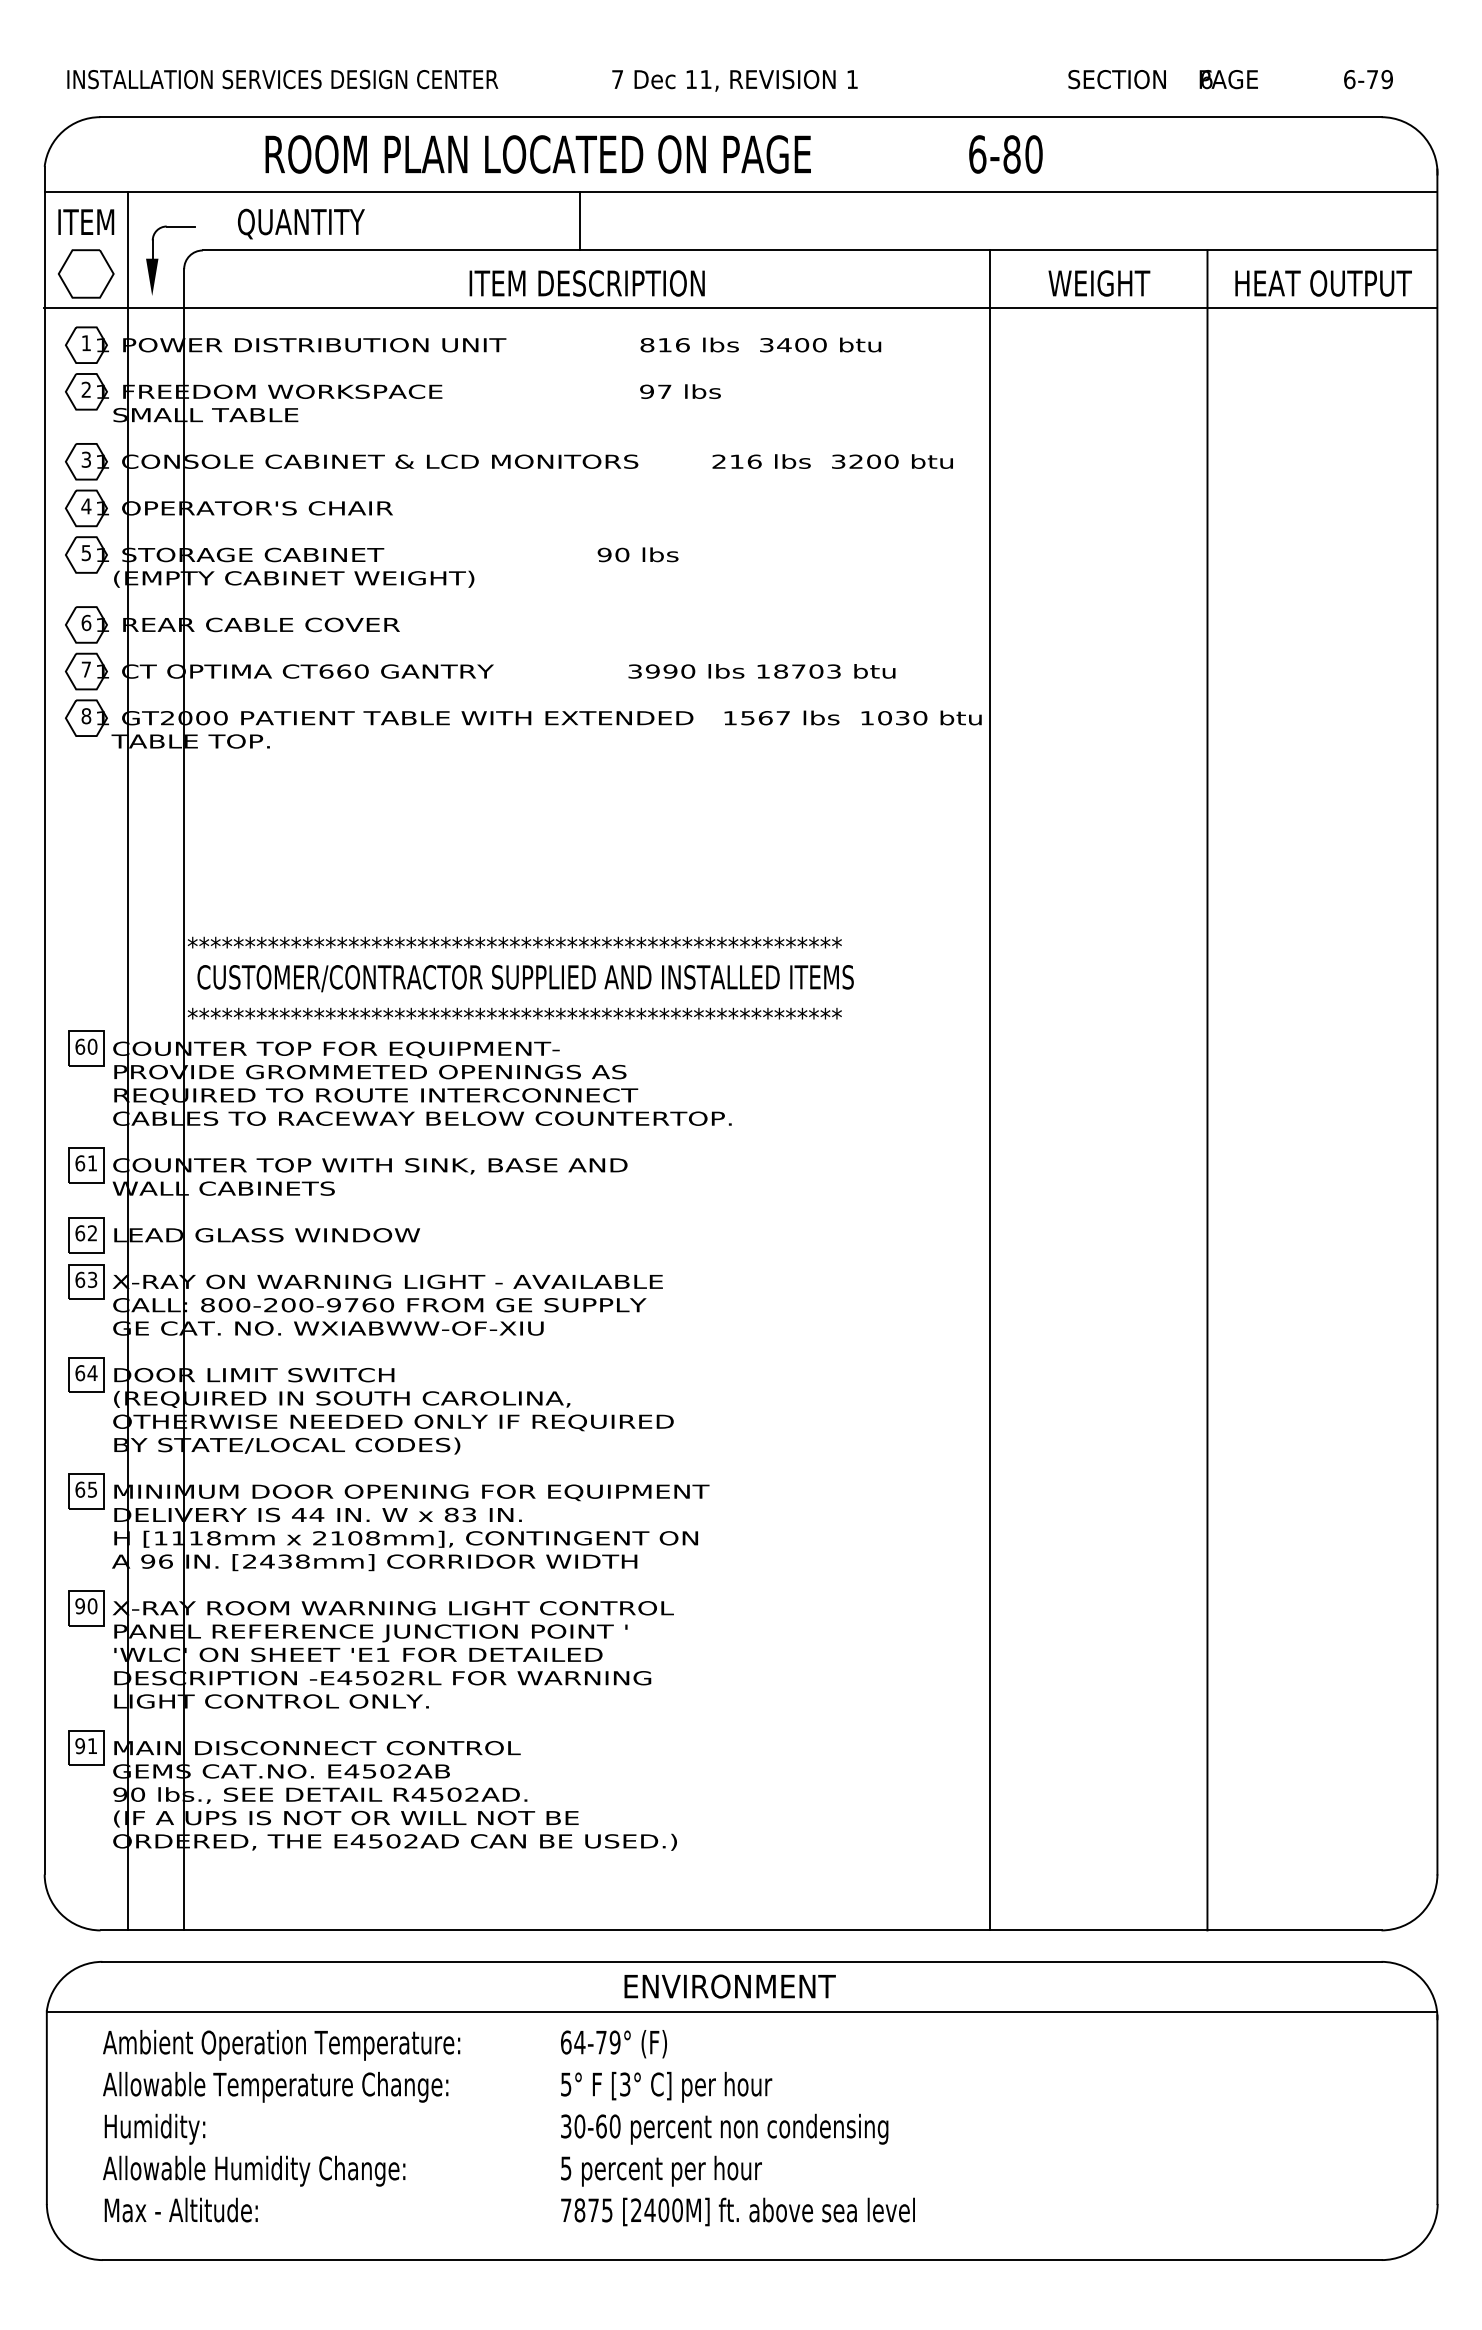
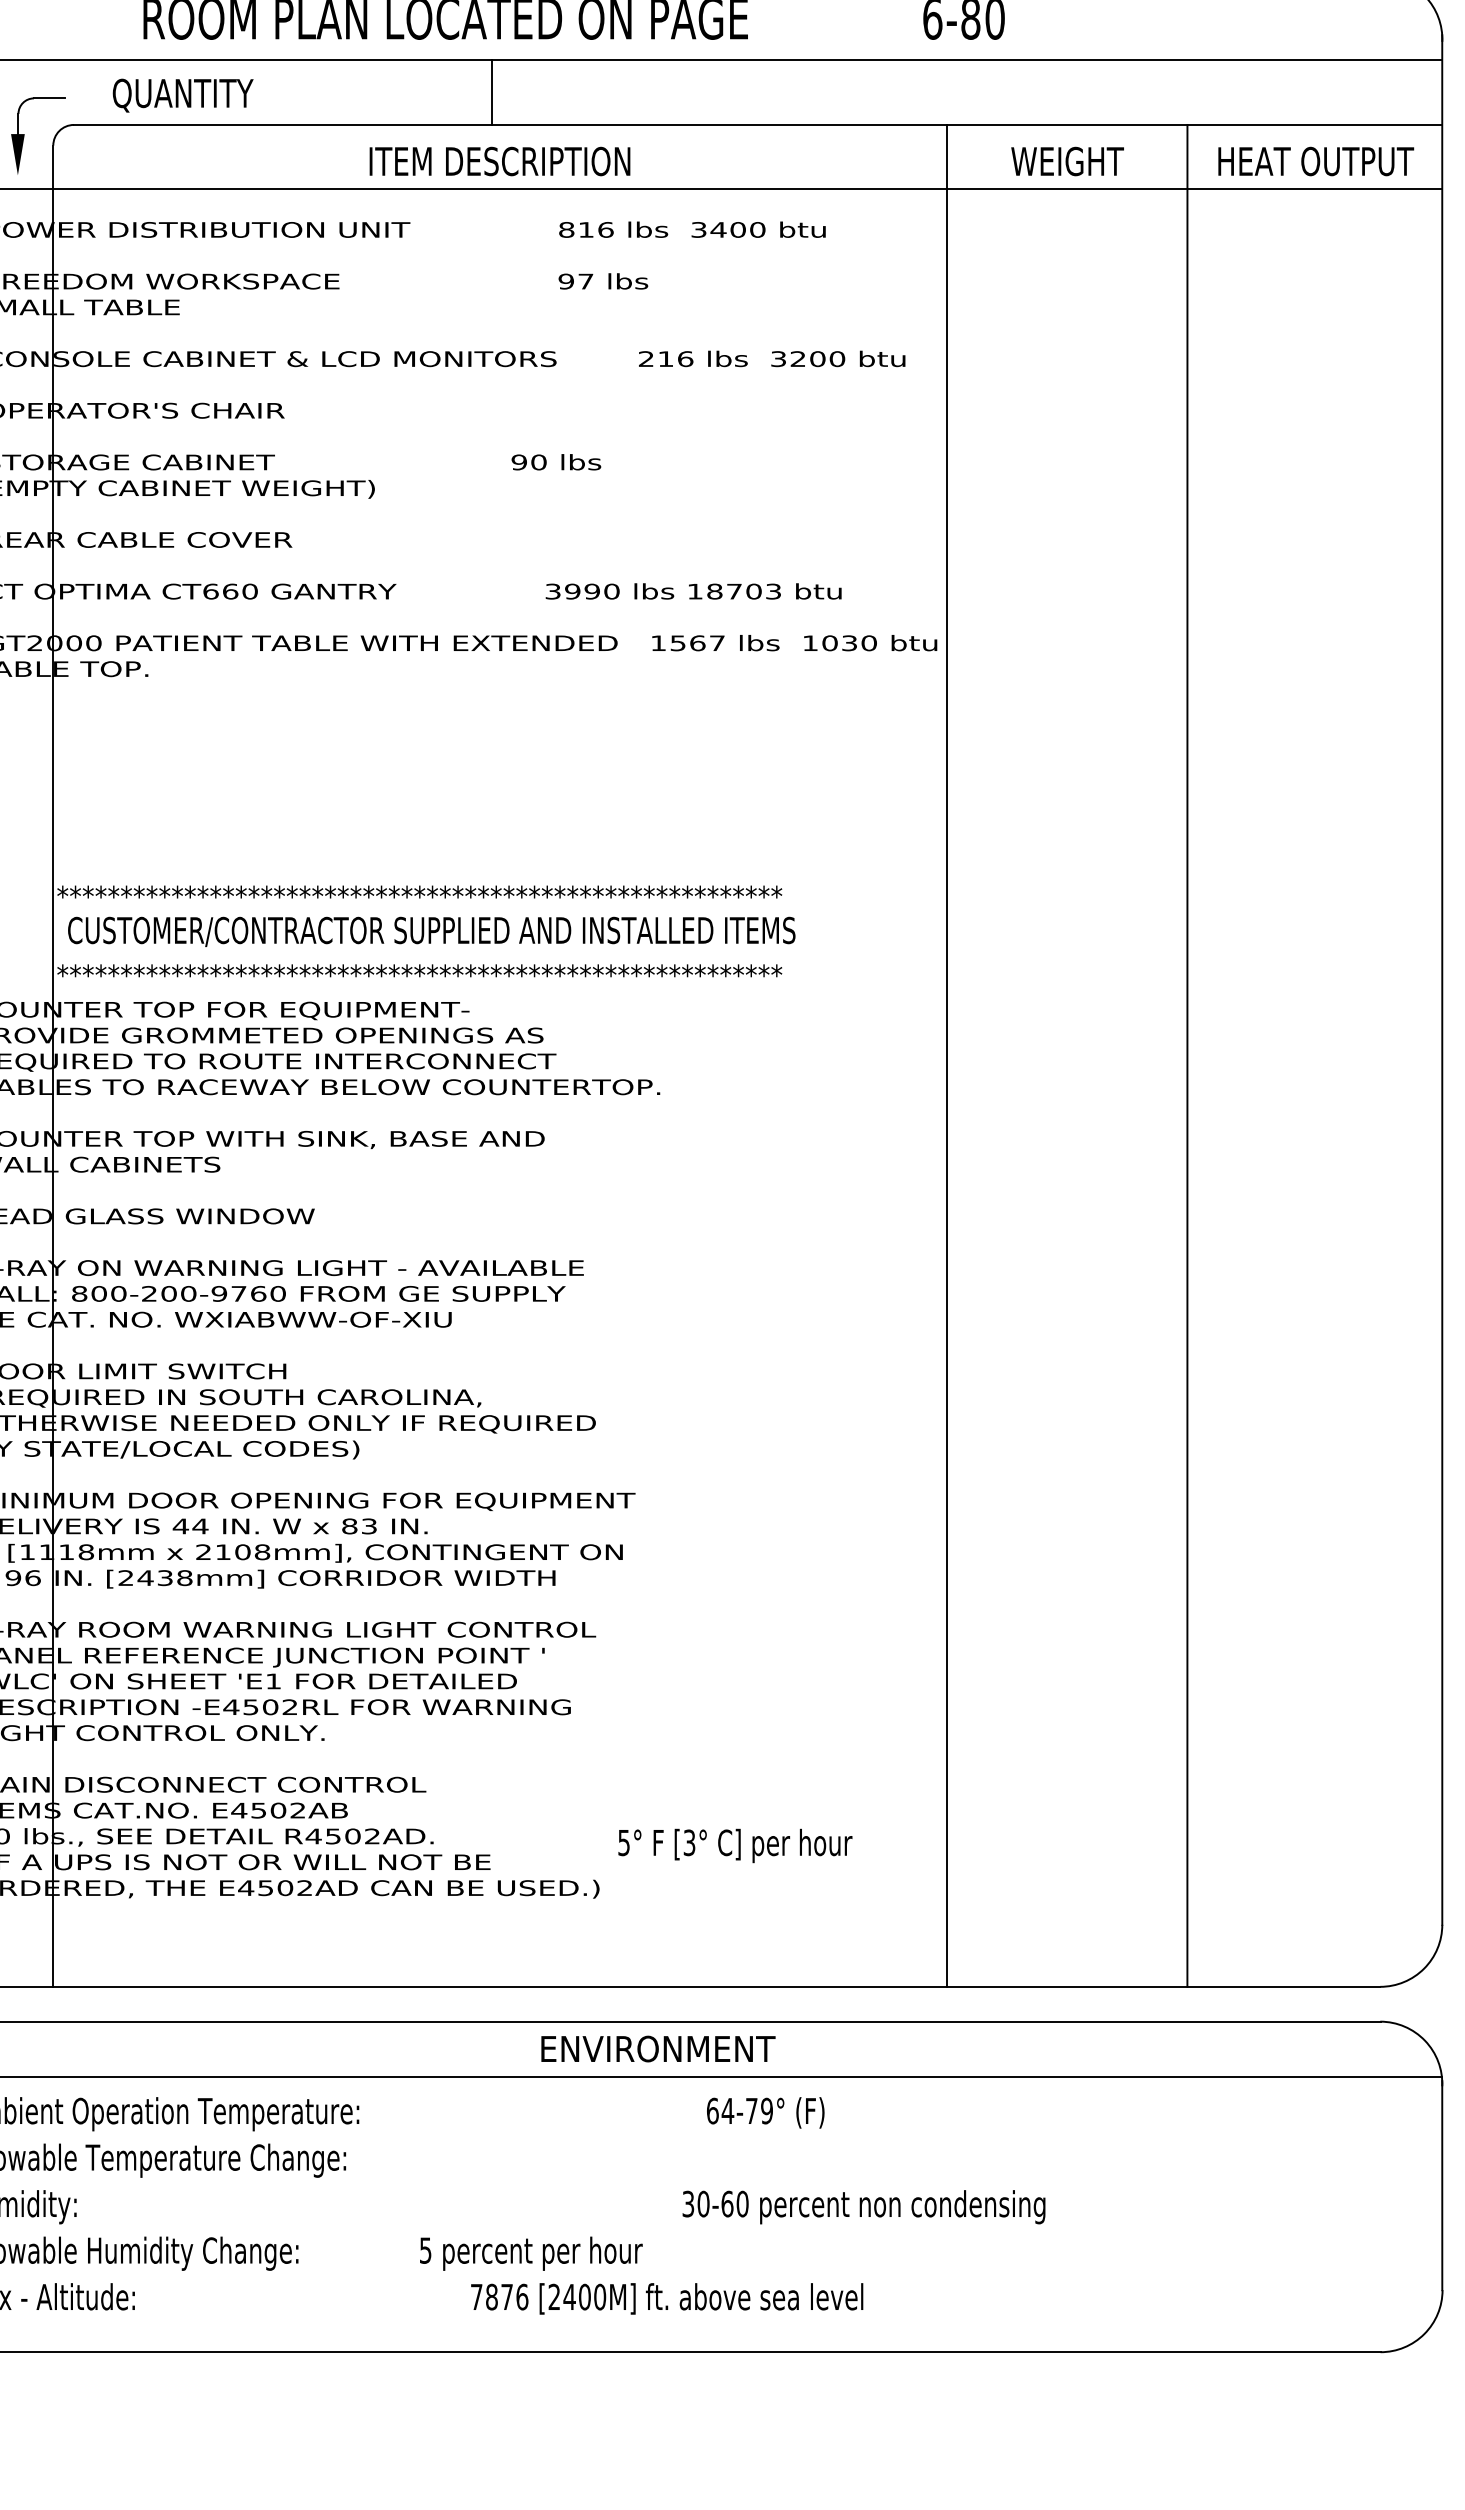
text: (613, 2044) -> (765, 2113), moved
text: (666, 2086) -> (735, 1845), moved
text: (724, 2128) -> (863, 2206), moved
text: (661, 2170) -> (531, 2252), moved
text: (607, 2210) -> (522, 2297), 7875 -> 7876

